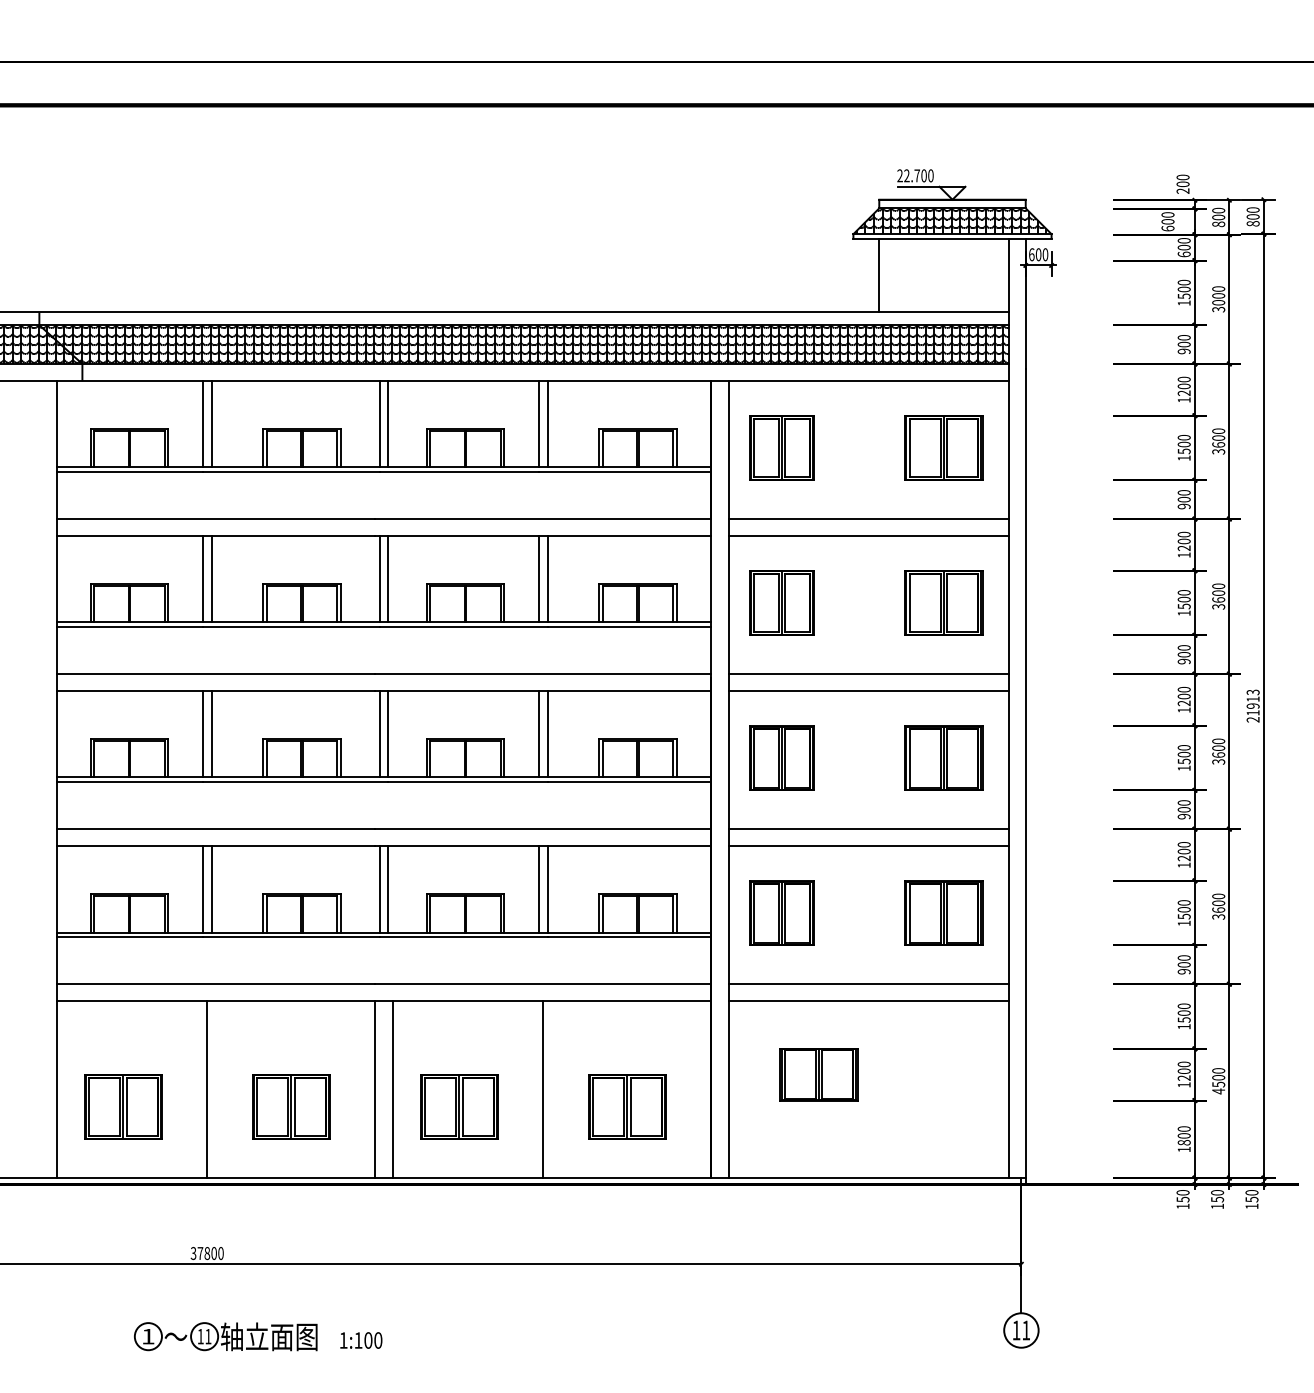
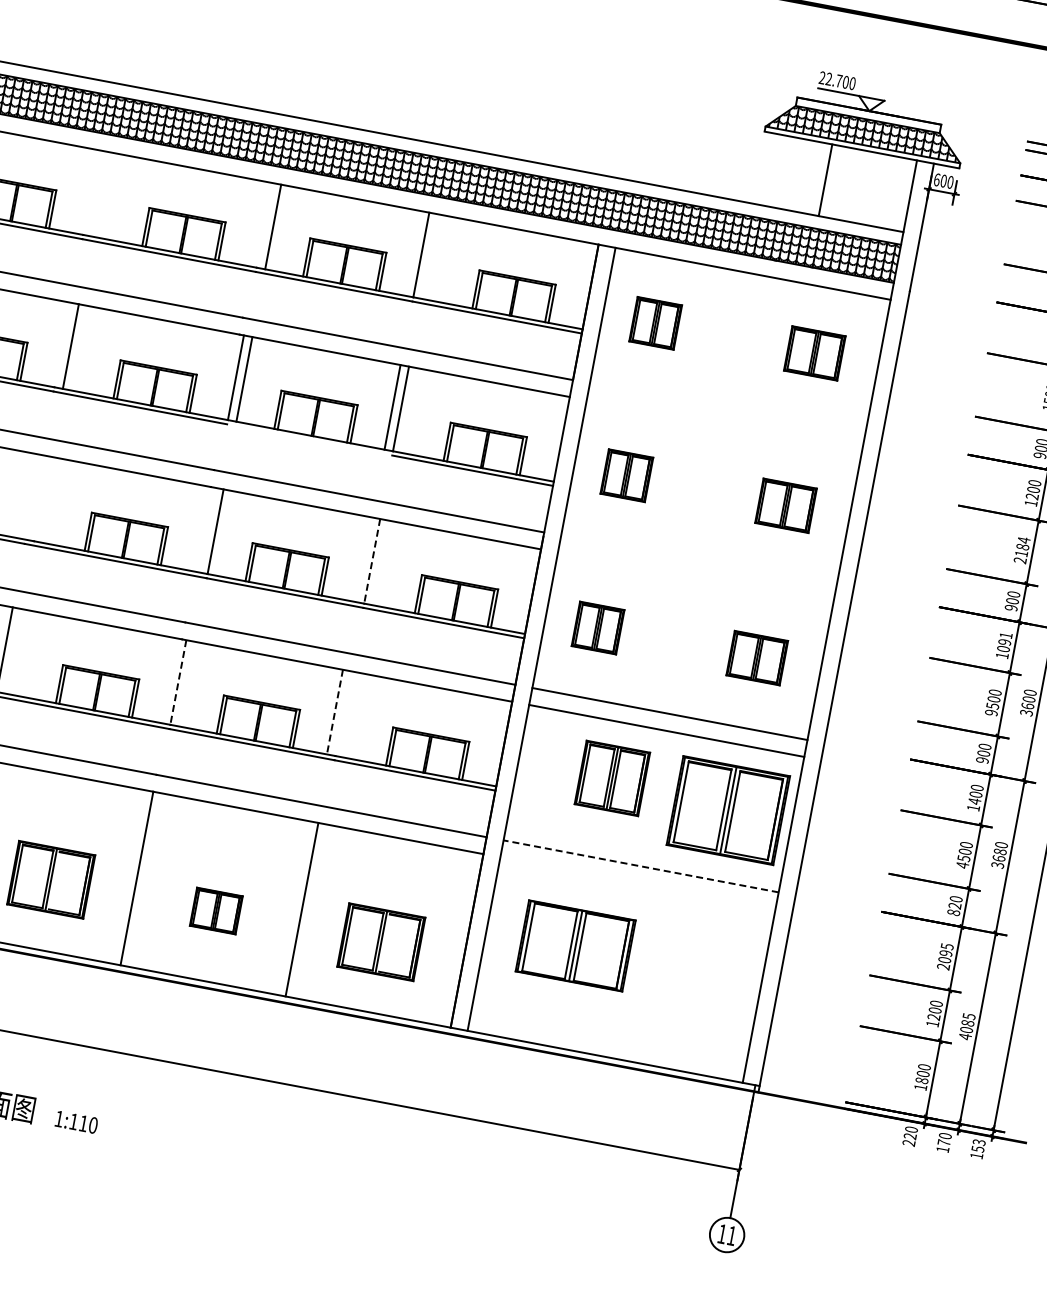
line: (879, 275) -> (825, 180), moved
line: (203, 424) -> (91, 192), removed
line: (211, 424) -> (99, 194), removed
line: (379, 424) -> (264, 225), removed
line: (547, 424) -> (429, 256), removed
part: (781, 447) -> (655, 322), size x0.7
part: (943, 447) -> (814, 352), size x0.7
line: (868, 519) -> (727, 409), removed
line: (868, 536) -> (724, 426), removed
line: (203, 579) -> (62, 345), removed
part: (781, 602) -> (626, 475), size x0.7
part: (943, 602) -> (785, 505), size x0.7
text: (1183, 602) -> (1021, 549), 1500 -> 2184
line: (463, 626) -> (309, 439), removed
line: (868, 674) -> (698, 562), removed
line: (868, 691) -> (695, 578), removed
text: (1183, 696) -> (1004, 642), 1200 -> 1091
line: (203, 734) -> (34, 497), removed
line: (211, 734) -> (41, 499), removed
line: (379, 734) -> (207, 530), removed
line: (538, 734) -> (363, 559), removed
line: (547, 734) -> (372, 561), solid -> dashed
part: (781, 757) -> (597, 627), size x0.7
part: (943, 757) -> (756, 657), size x0.7
text: (1183, 768) -> (990, 712), 1500 -> 9500
text: (1183, 858) -> (974, 801), 1200 -> 1400
line: (211, 889) -> (13, 651), removed
line: (379, 889) -> (178, 682), solid -> dashed
line: (388, 889) -> (187, 684), removed
line: (538, 889) -> (334, 712), solid -> dashed
line: (547, 889) -> (343, 713), removed
text: (1218, 903) -> (1000, 852), 3600 -> 3680
part: (781, 912) -> (612, 777), moved
part: (943, 912) -> (728, 809), size x1.4
text: (1184, 923) -> (962, 865), 1500 -> 4500
text: (1183, 968) -> (953, 909), 900 -> 820
line: (868, 984) -> (641, 866), solid -> dashed
line: (868, 1001) -> (637, 883), removed
text: (1183, 1016) -> (944, 956), 1500 -> 2095
part: (818, 1074) -> (575, 945), size x1.4
text: (1218, 1077) -> (967, 1023), 4500 -> 4085
line: (392, 1089) -> (153, 881), removed
line: (294, 1106) -> (54, 879), removed
part: (459, 1106) -> (216, 910), size x0.6
line: (630, 1106) -> (384, 942), removed
text: (1251, 1192) -> (978, 1142), 150 -> 153
text: (1217, 1199) -> (944, 1142), 150 -> 170
text: (1182, 1202) -> (909, 1139), 150 -> 220
text: (368, 1340) -> (83, 1123), 1:100 -> 1:110

